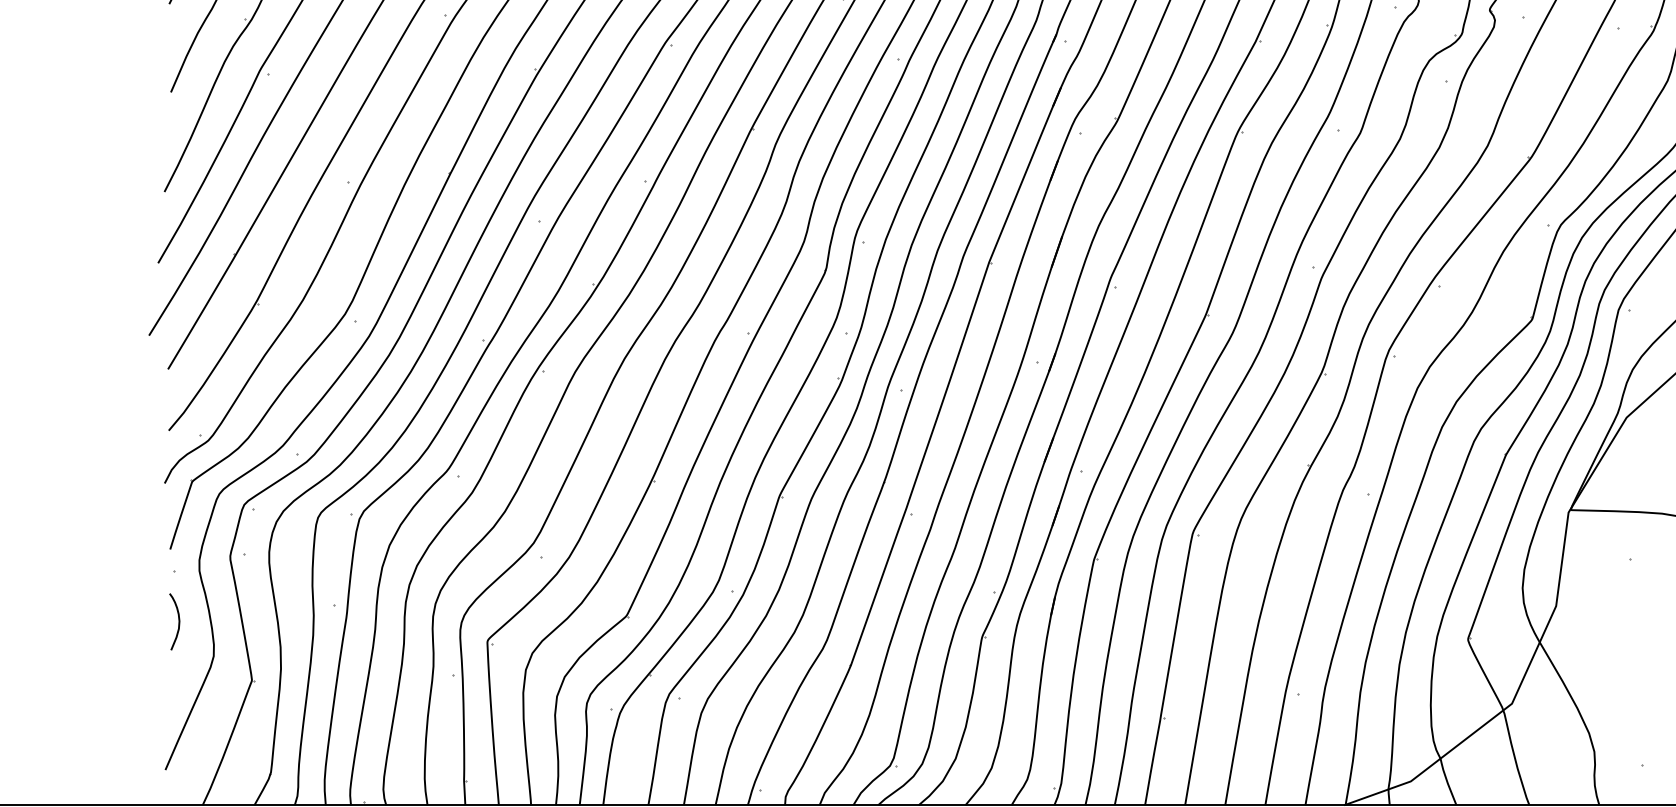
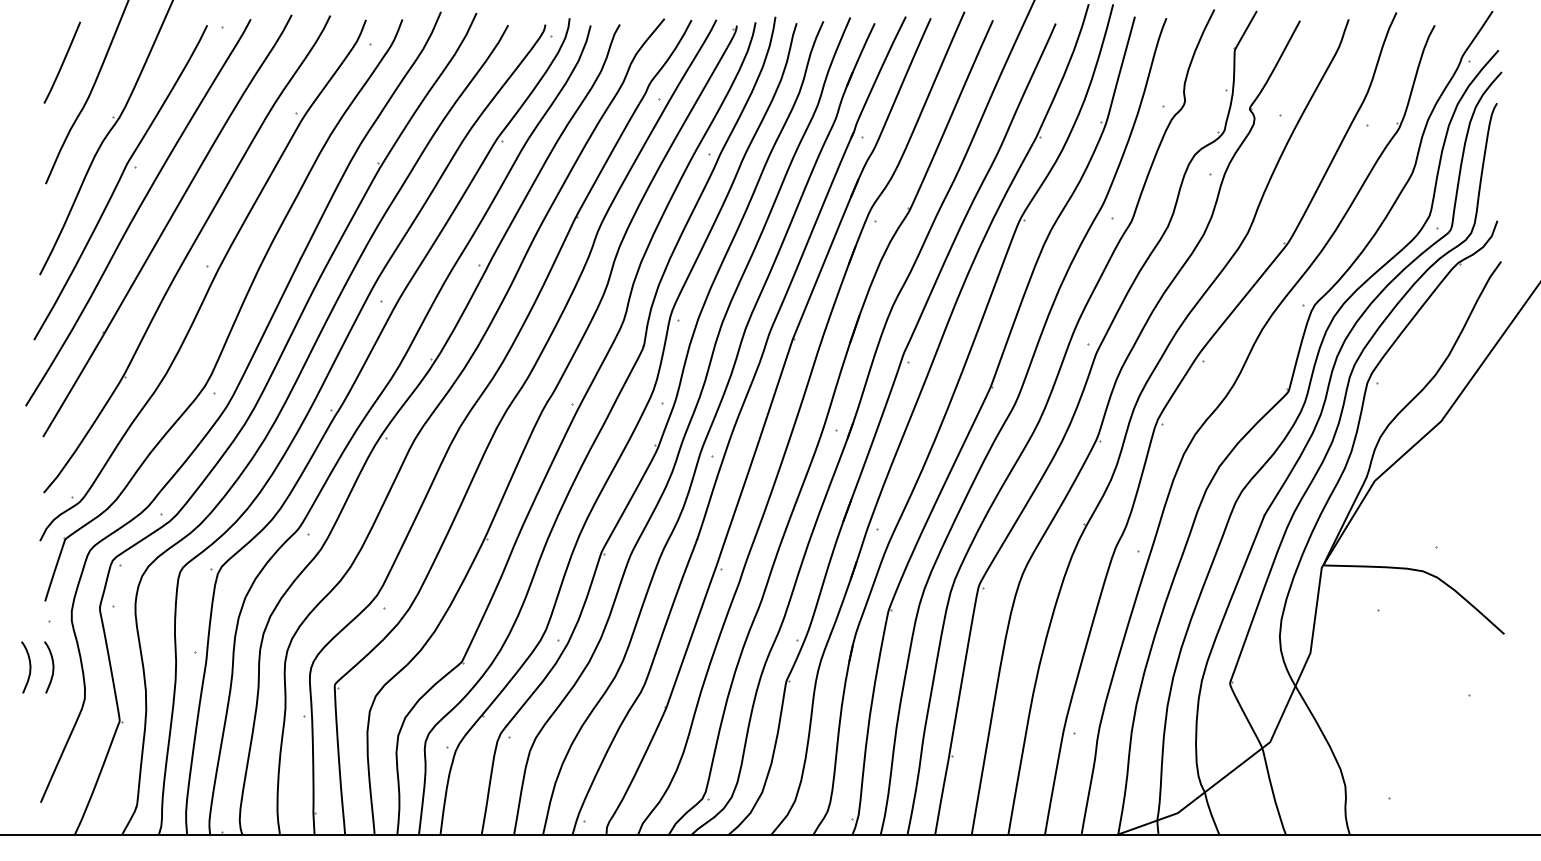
curve: (153, 621) -> (29, 667), added

